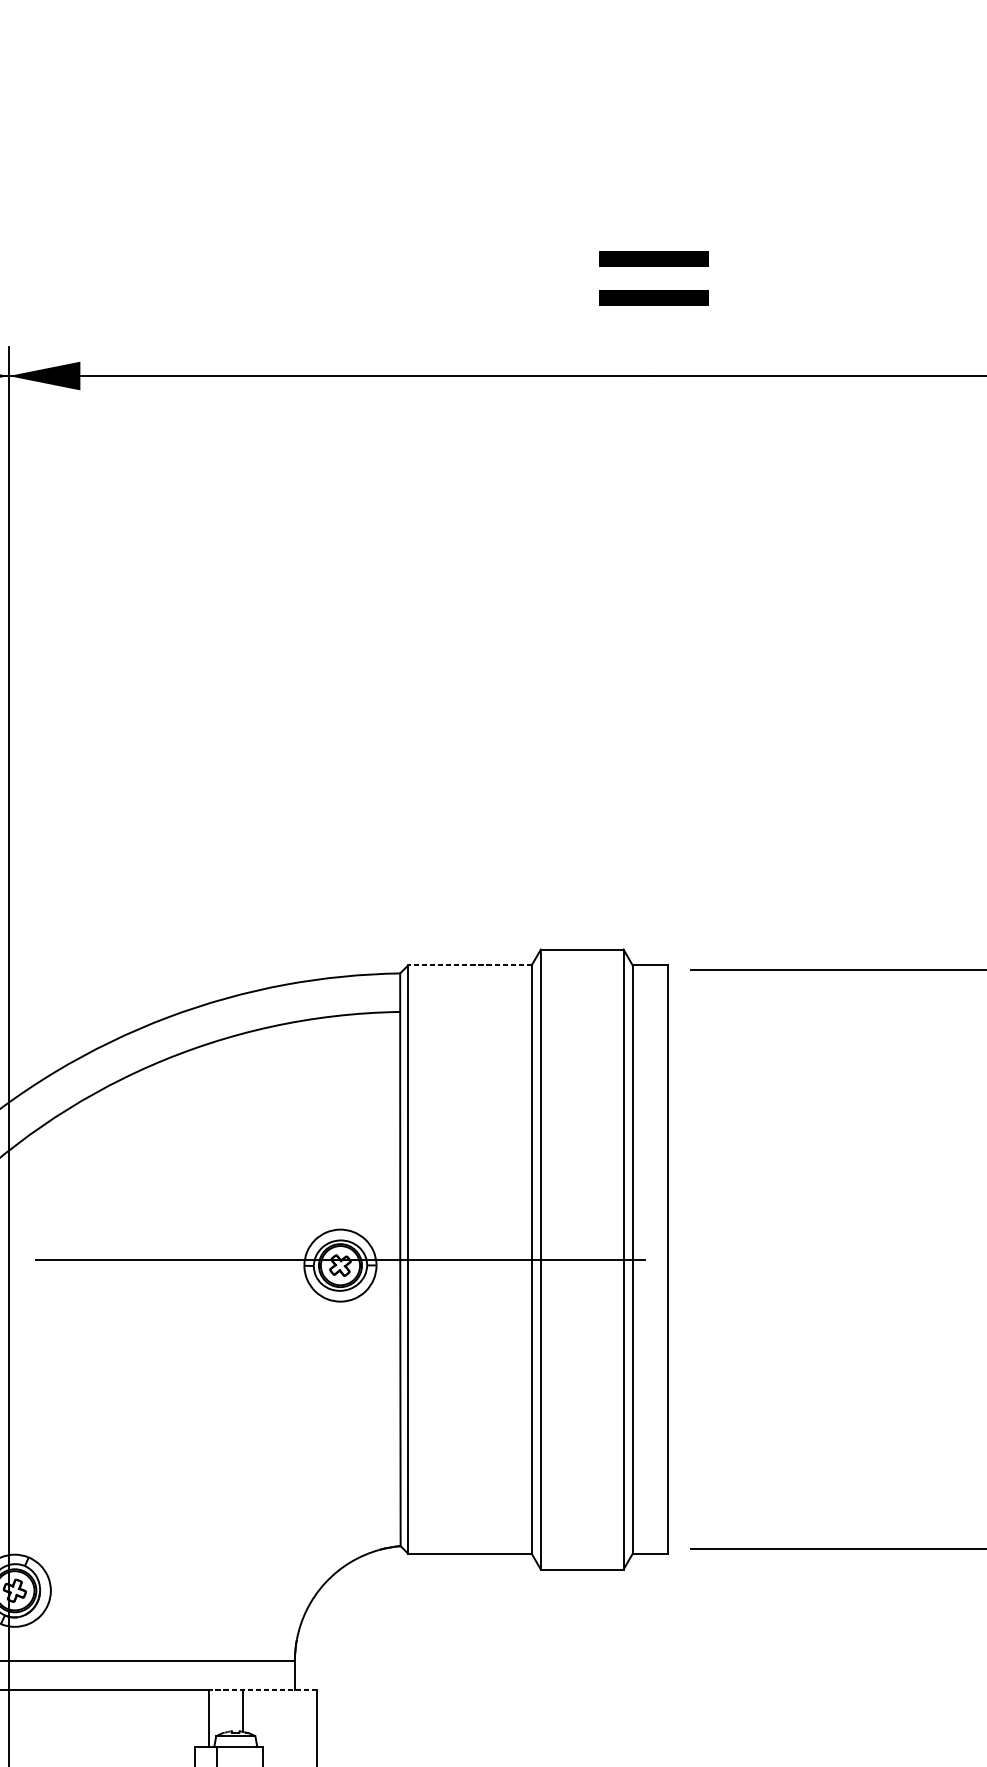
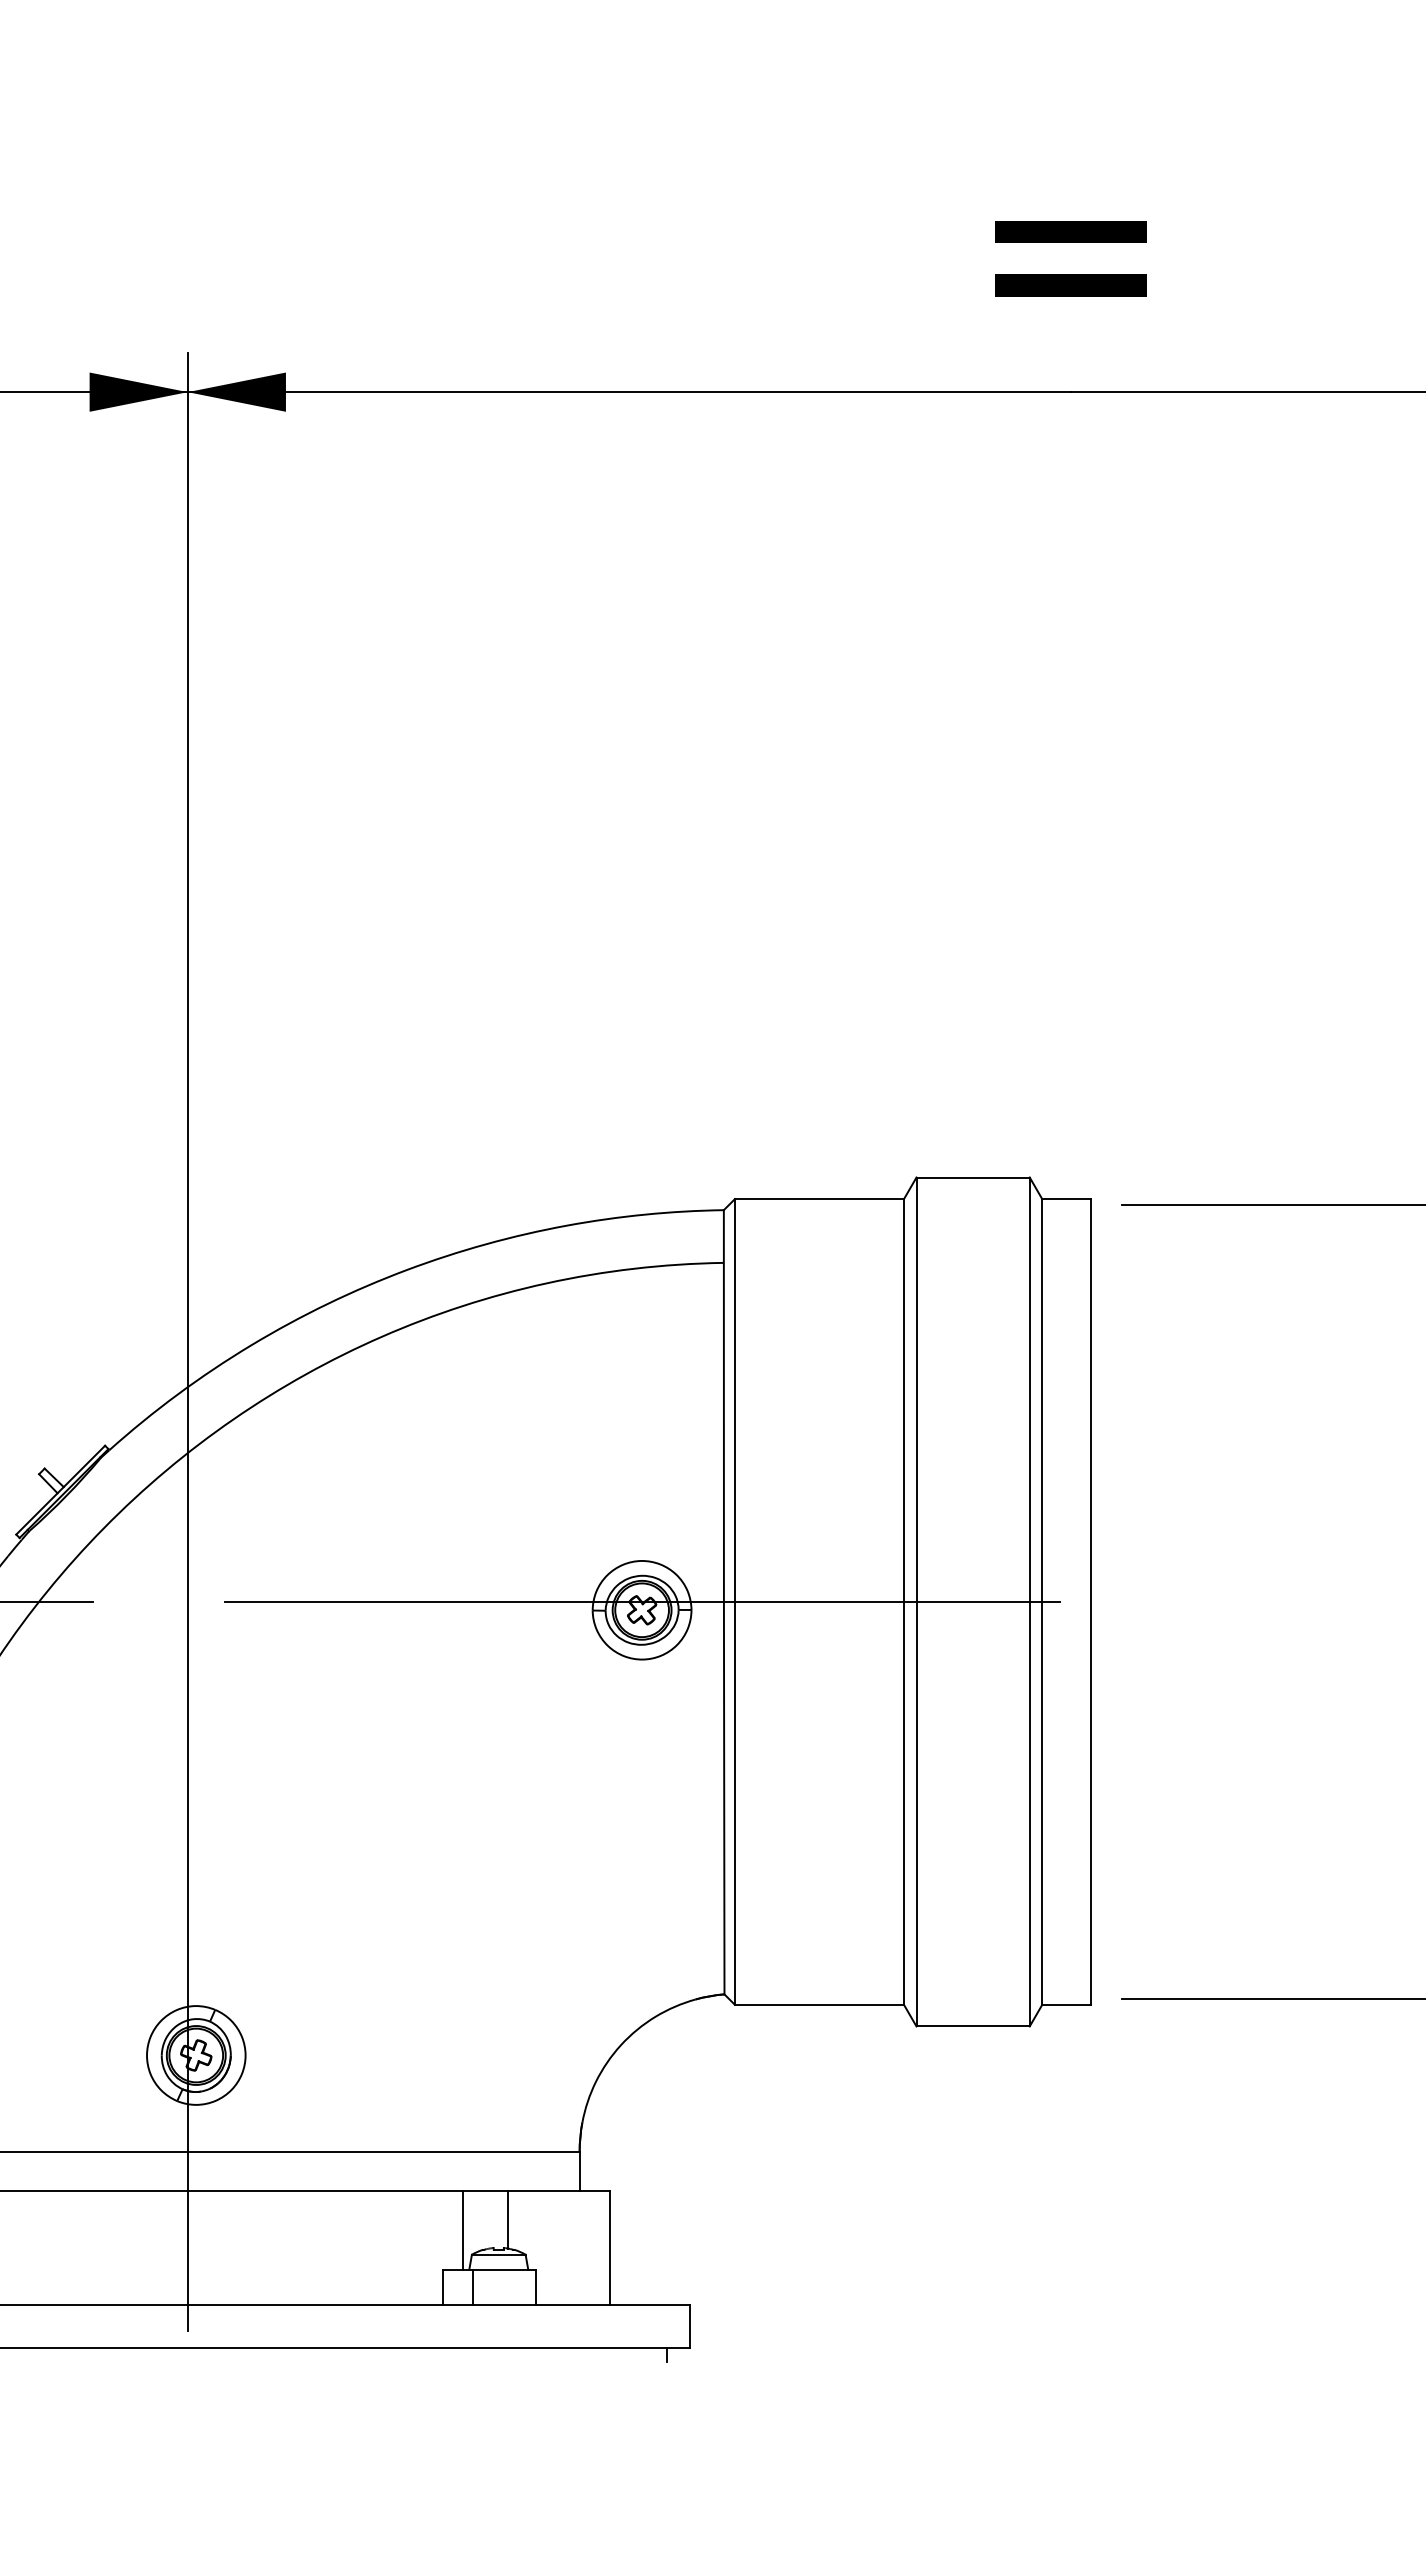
line: (470, 965) -> (819, 1199), dashed -> solid
line: (263, 1689) -> (536, 2190), dashed -> solid

